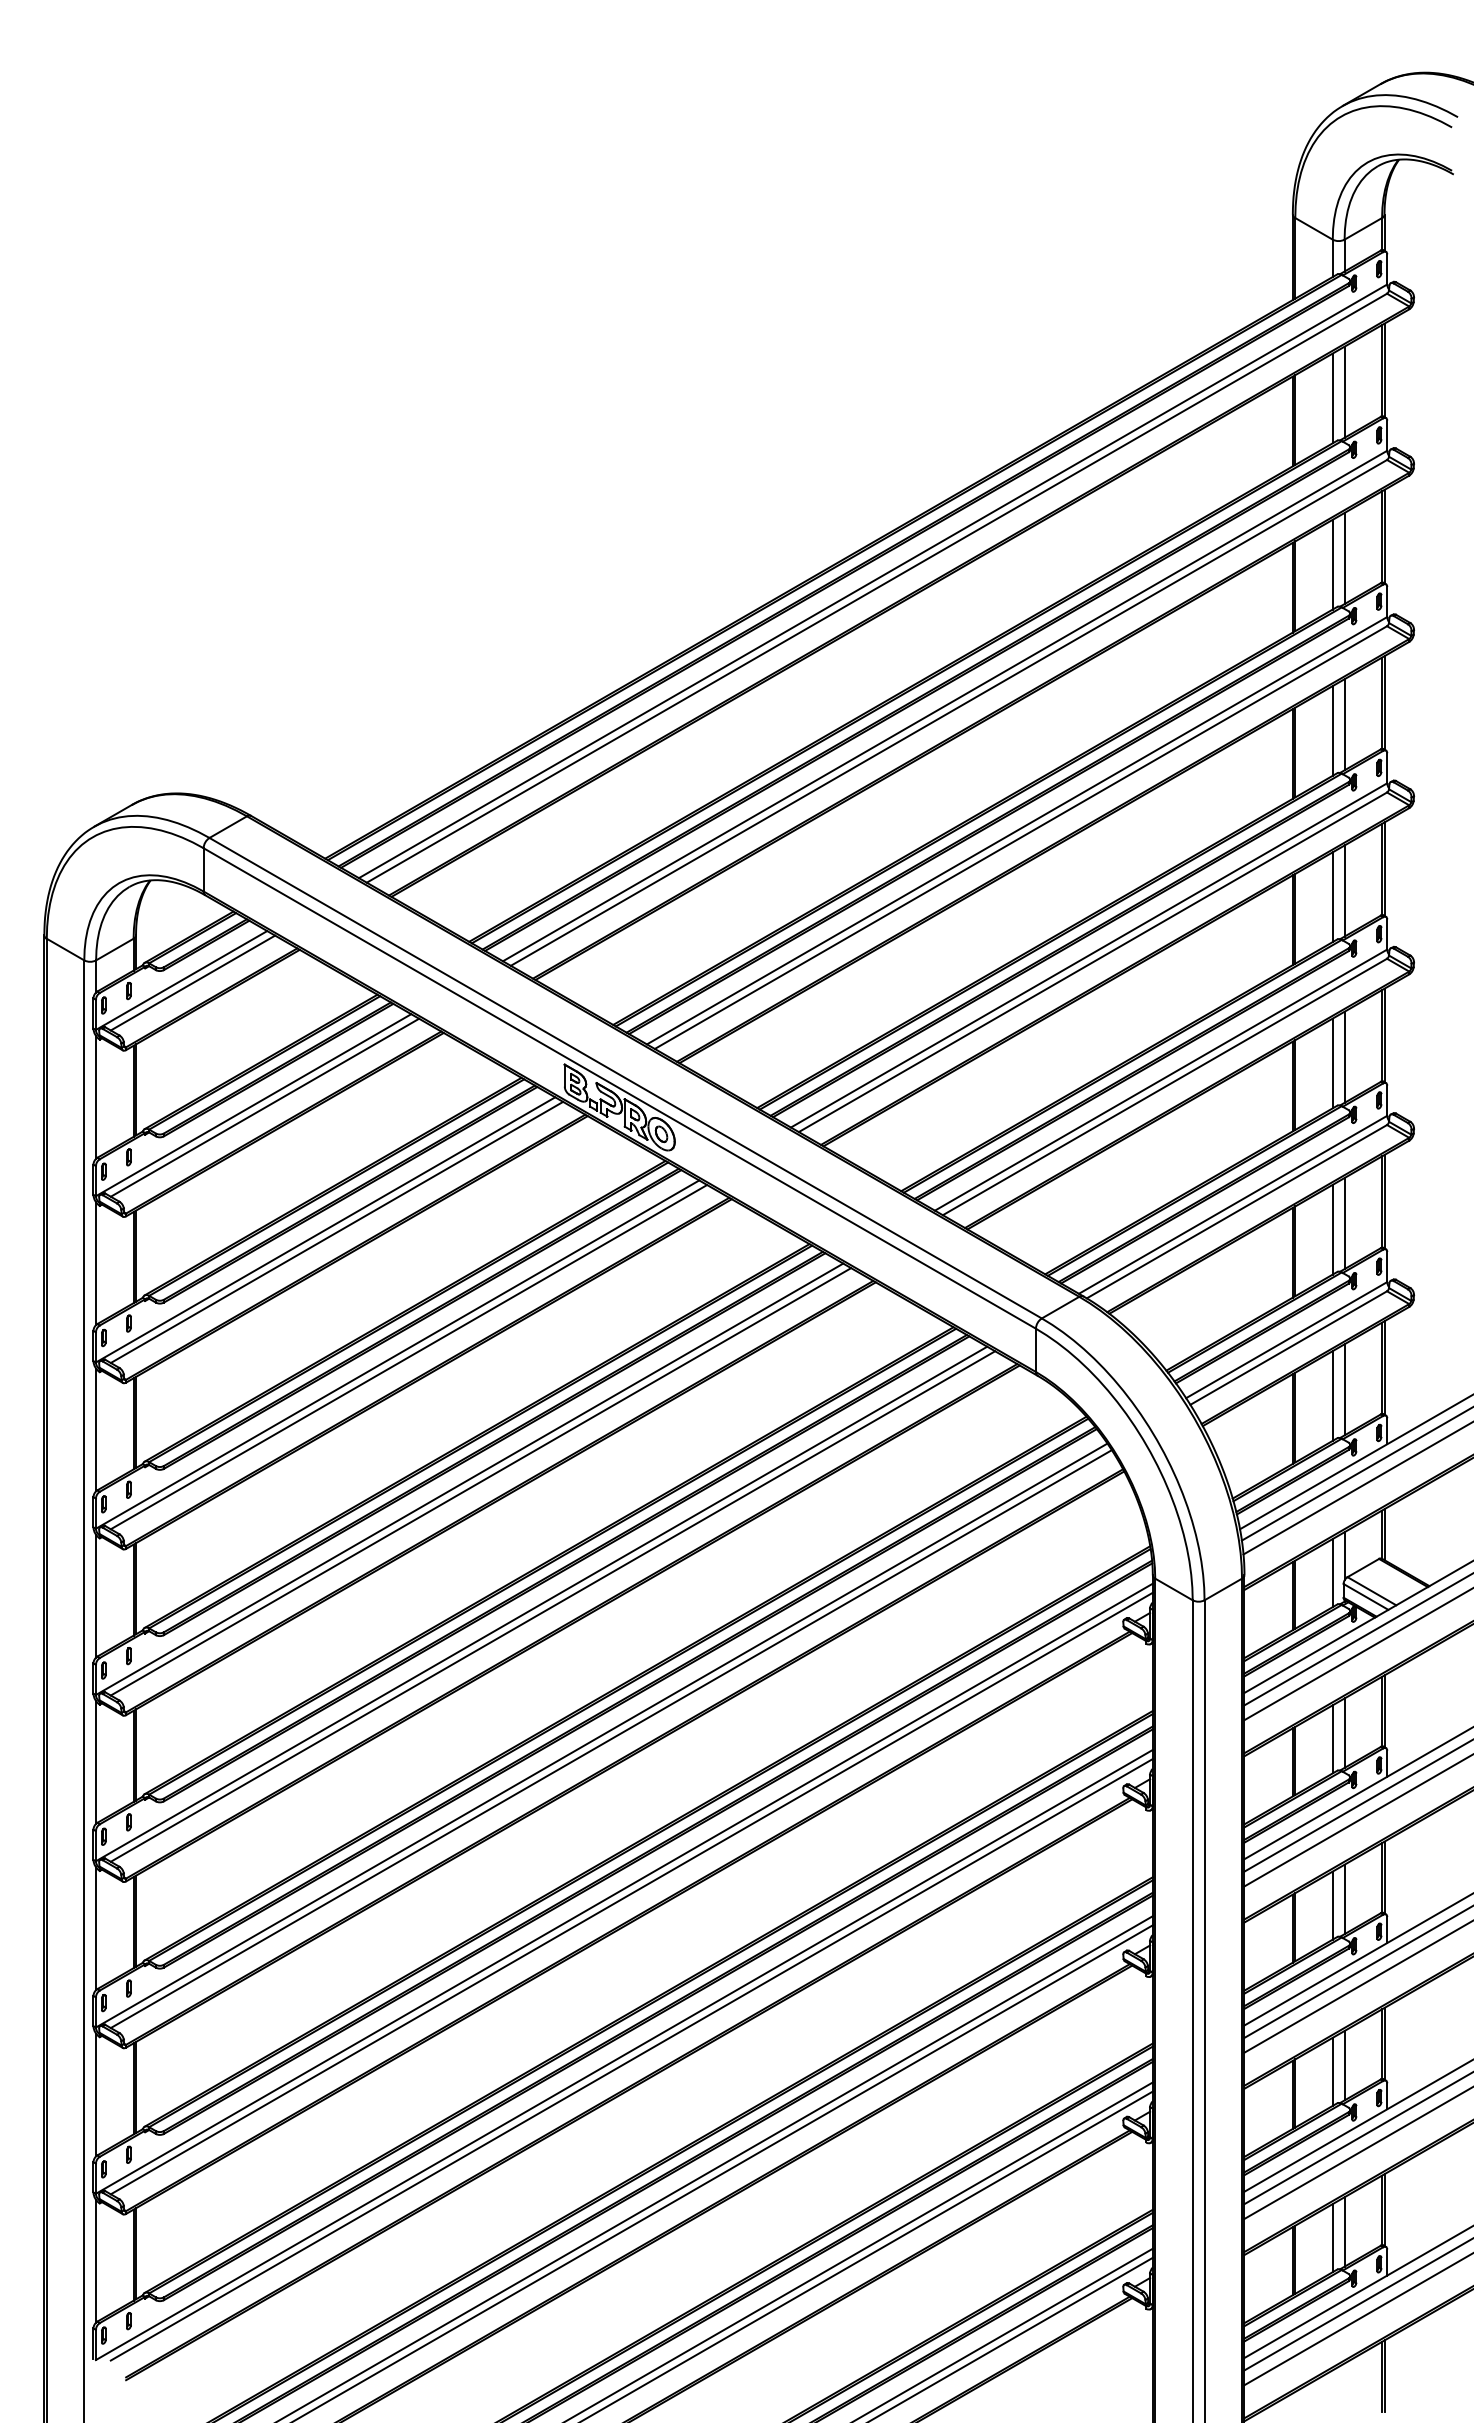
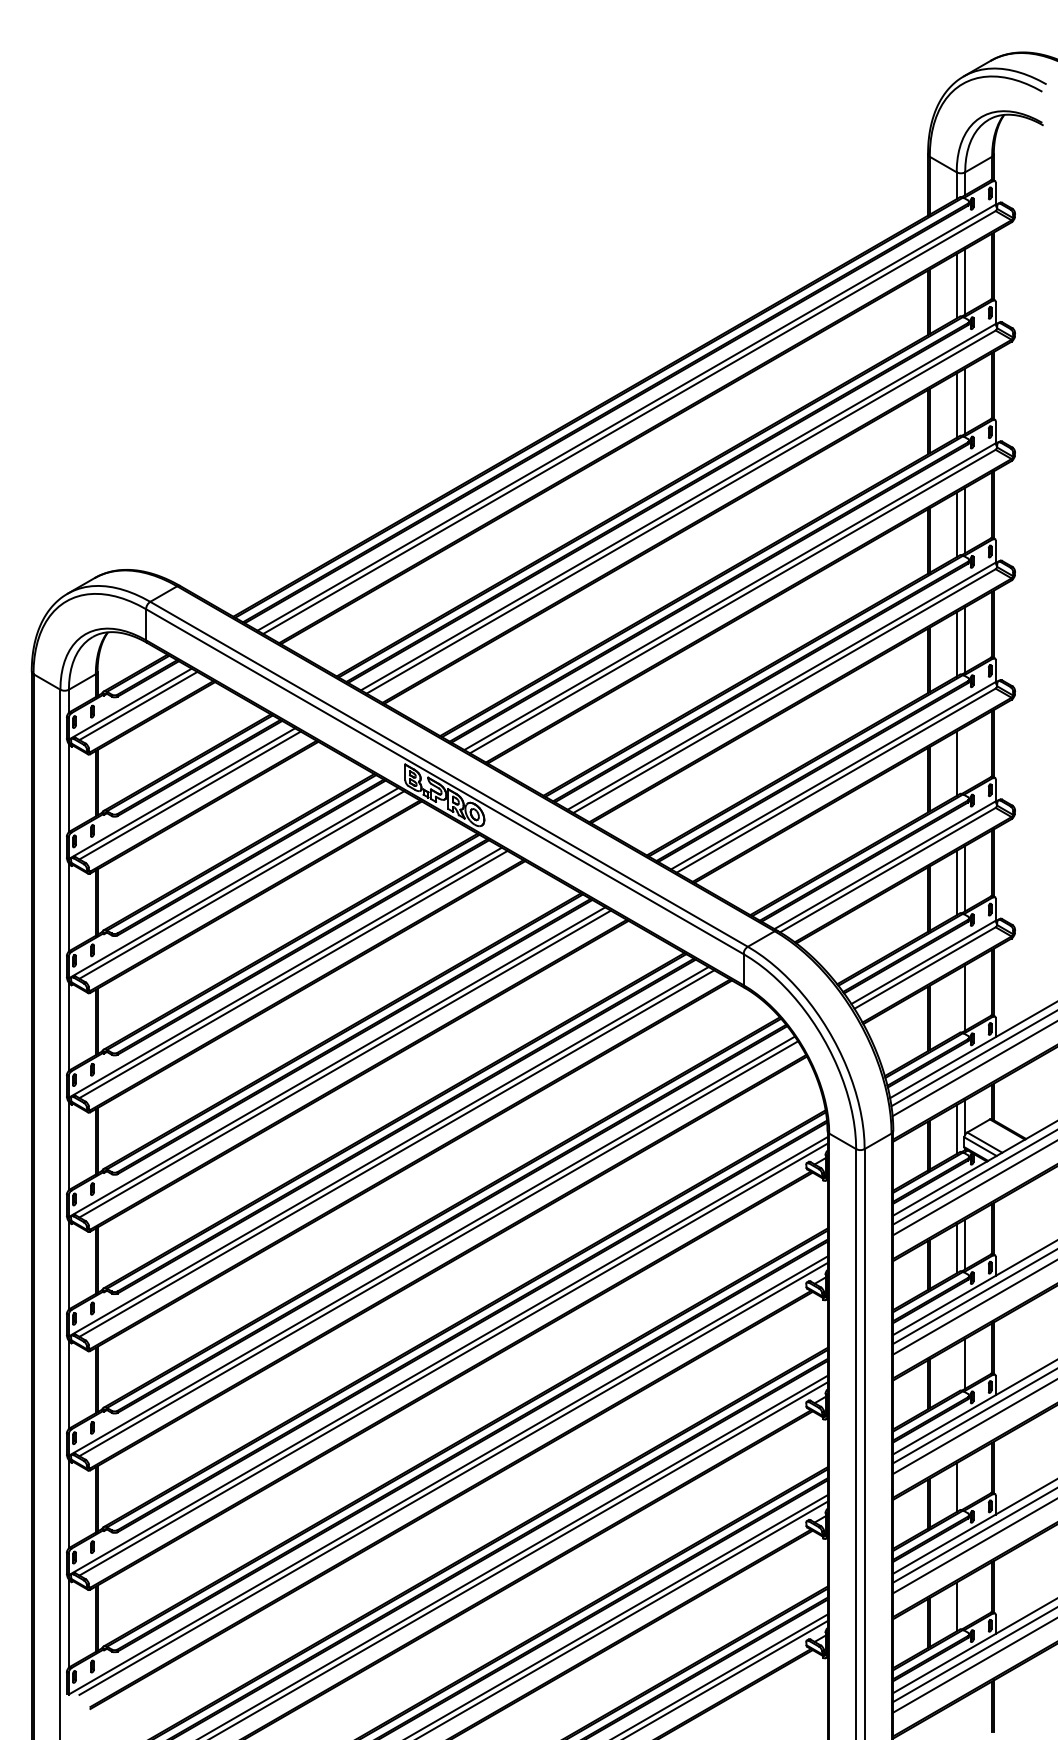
line: (1344, 1056) -> (965, 758), removed
line: (1332, 1395) -> (956, 1002), removed
line: (1332, 1905) -> (956, 1368), removed
line: (1344, 2065) -> (965, 1483), removed
line: (1344, 2231) -> (965, 1602), removed

